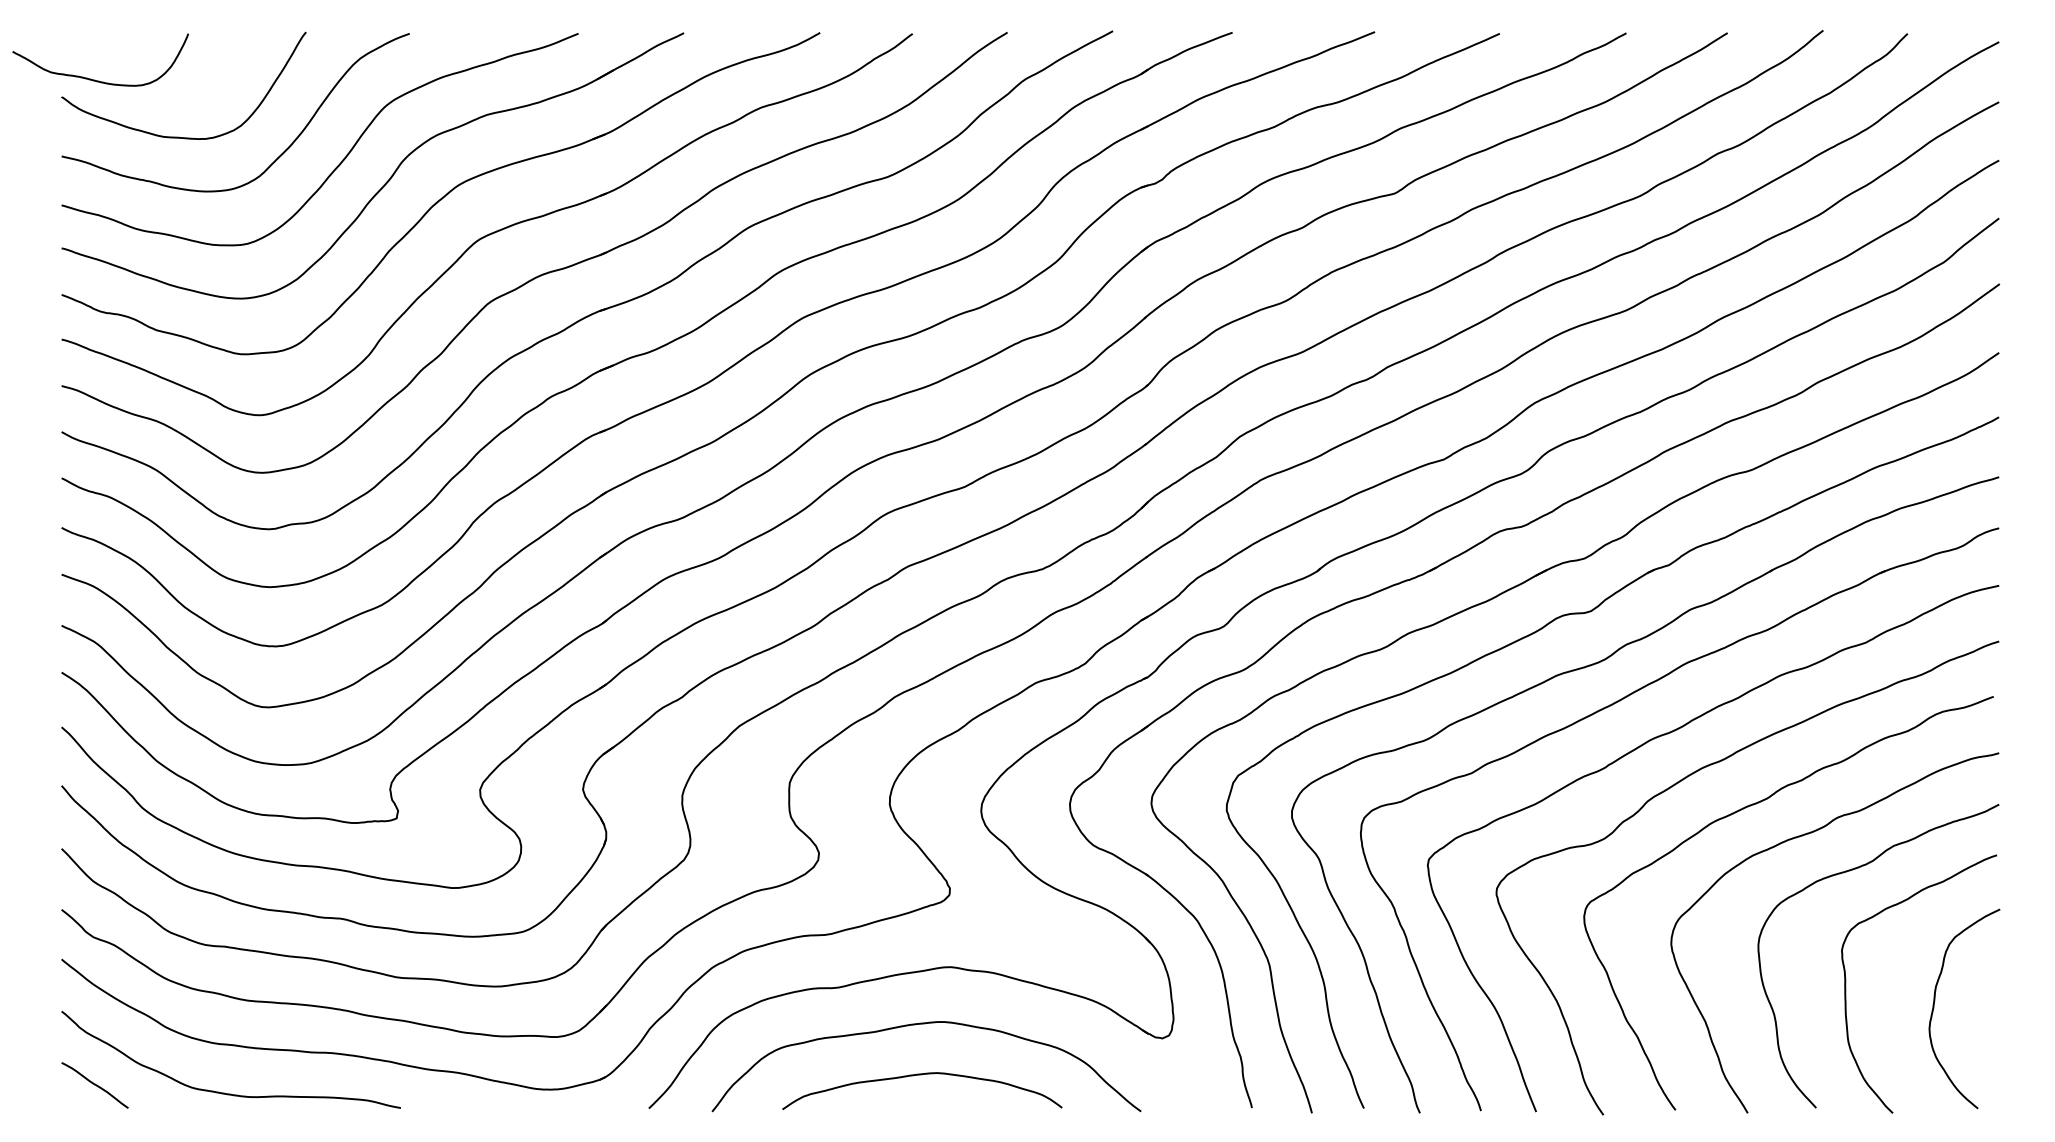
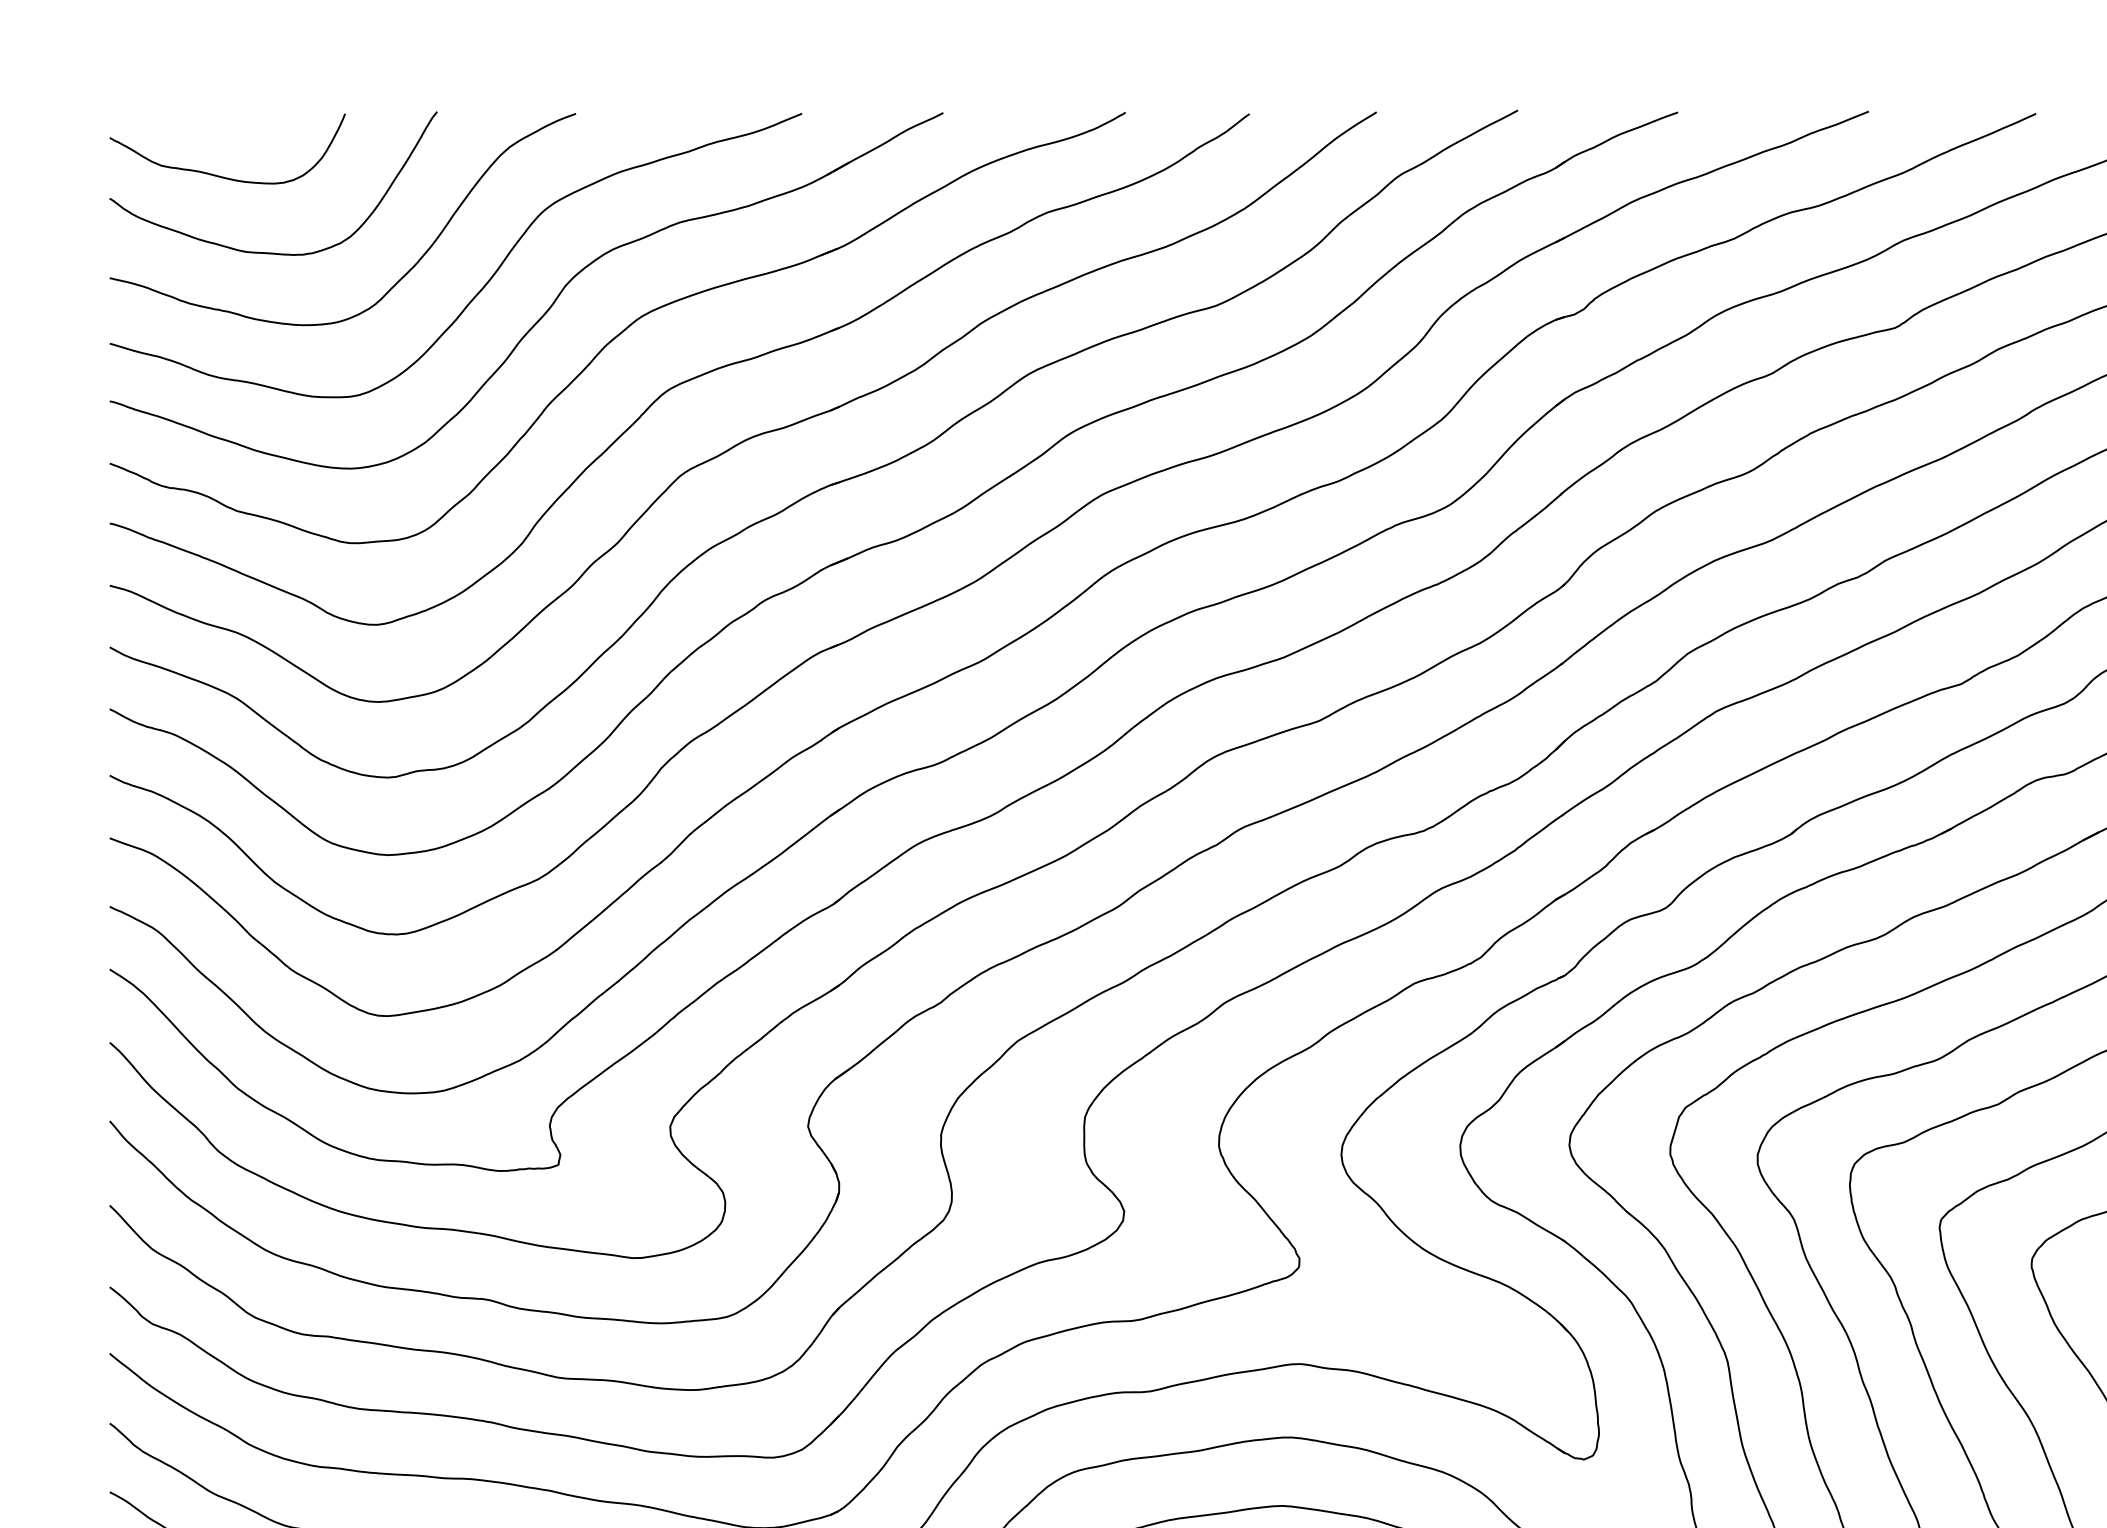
curve: (94, 79) -> (219, 175), moved

